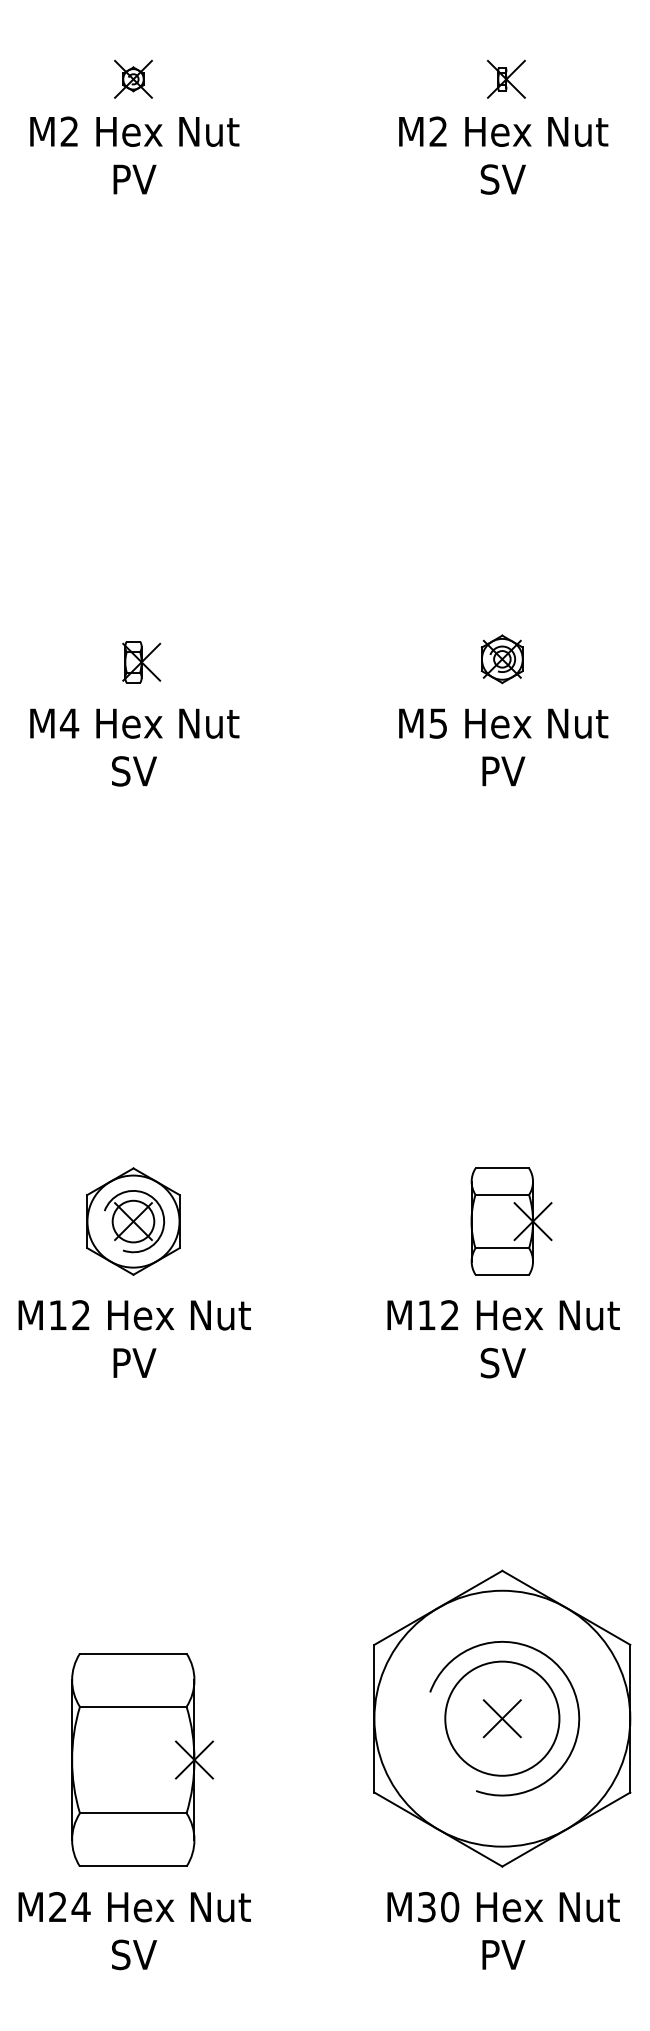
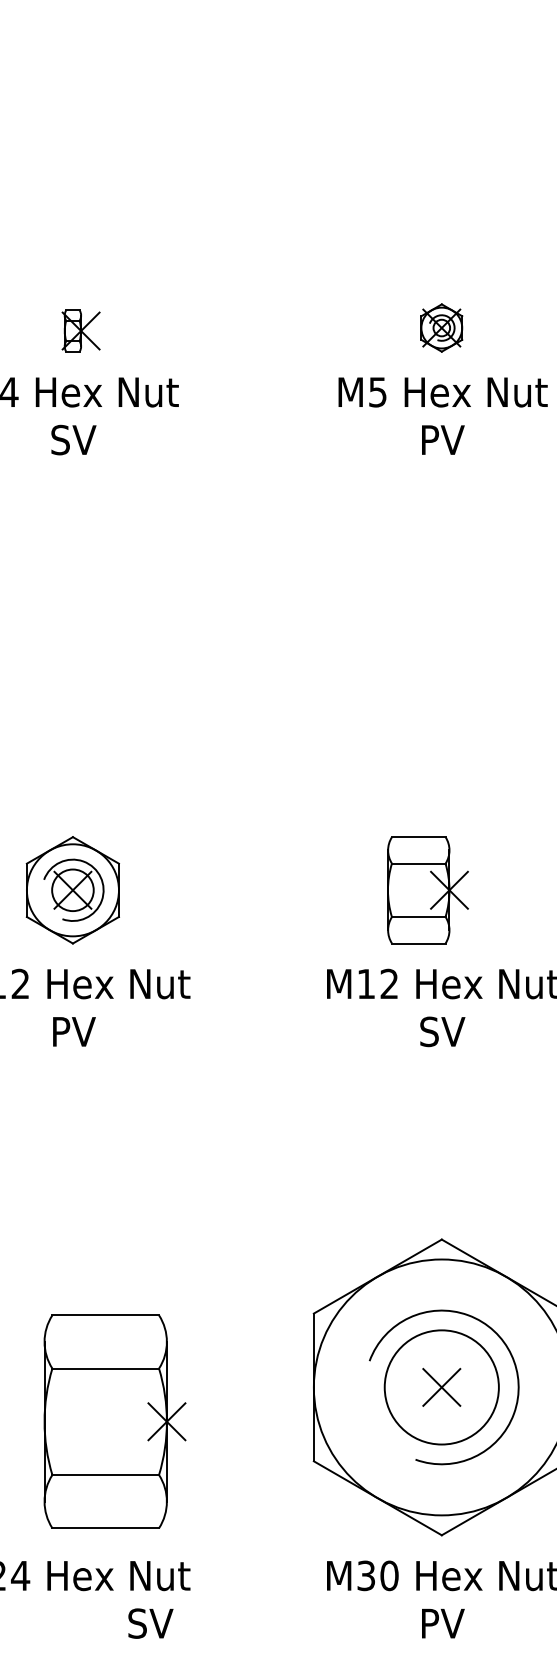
part: (511, 1221) -> (427, 890), moved
part: (142, 1759) -> (114, 1421), moved
text: (134, 1954) -> (150, 1623), moved

